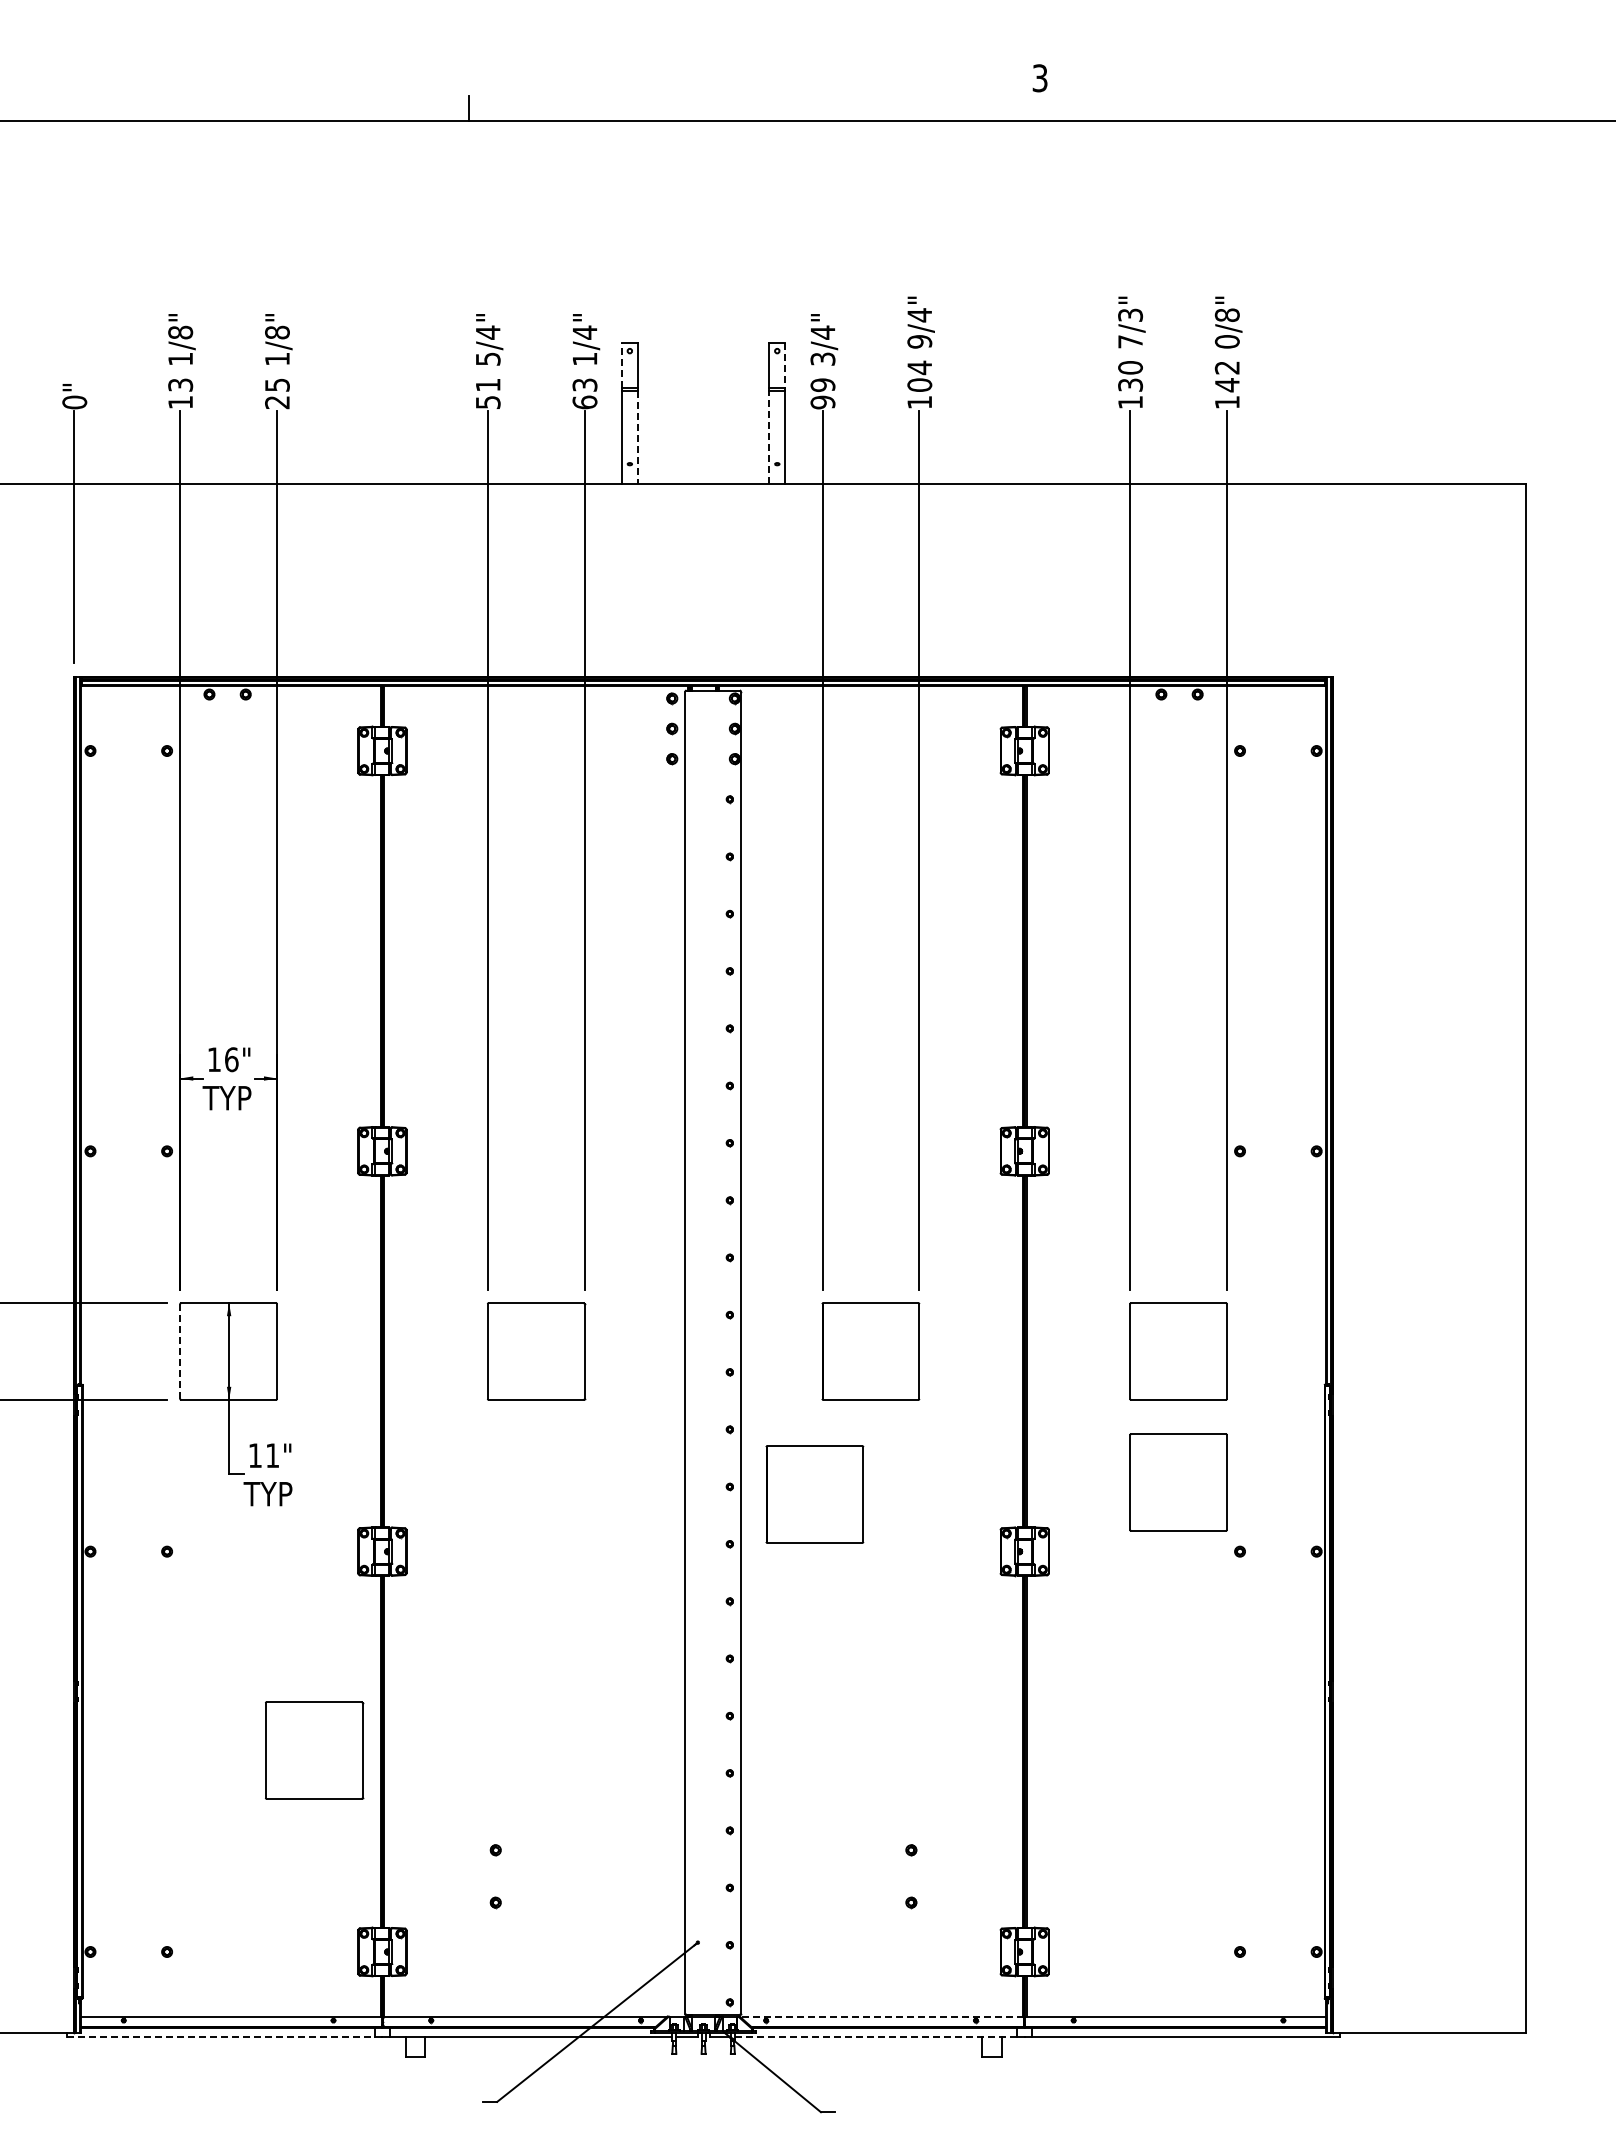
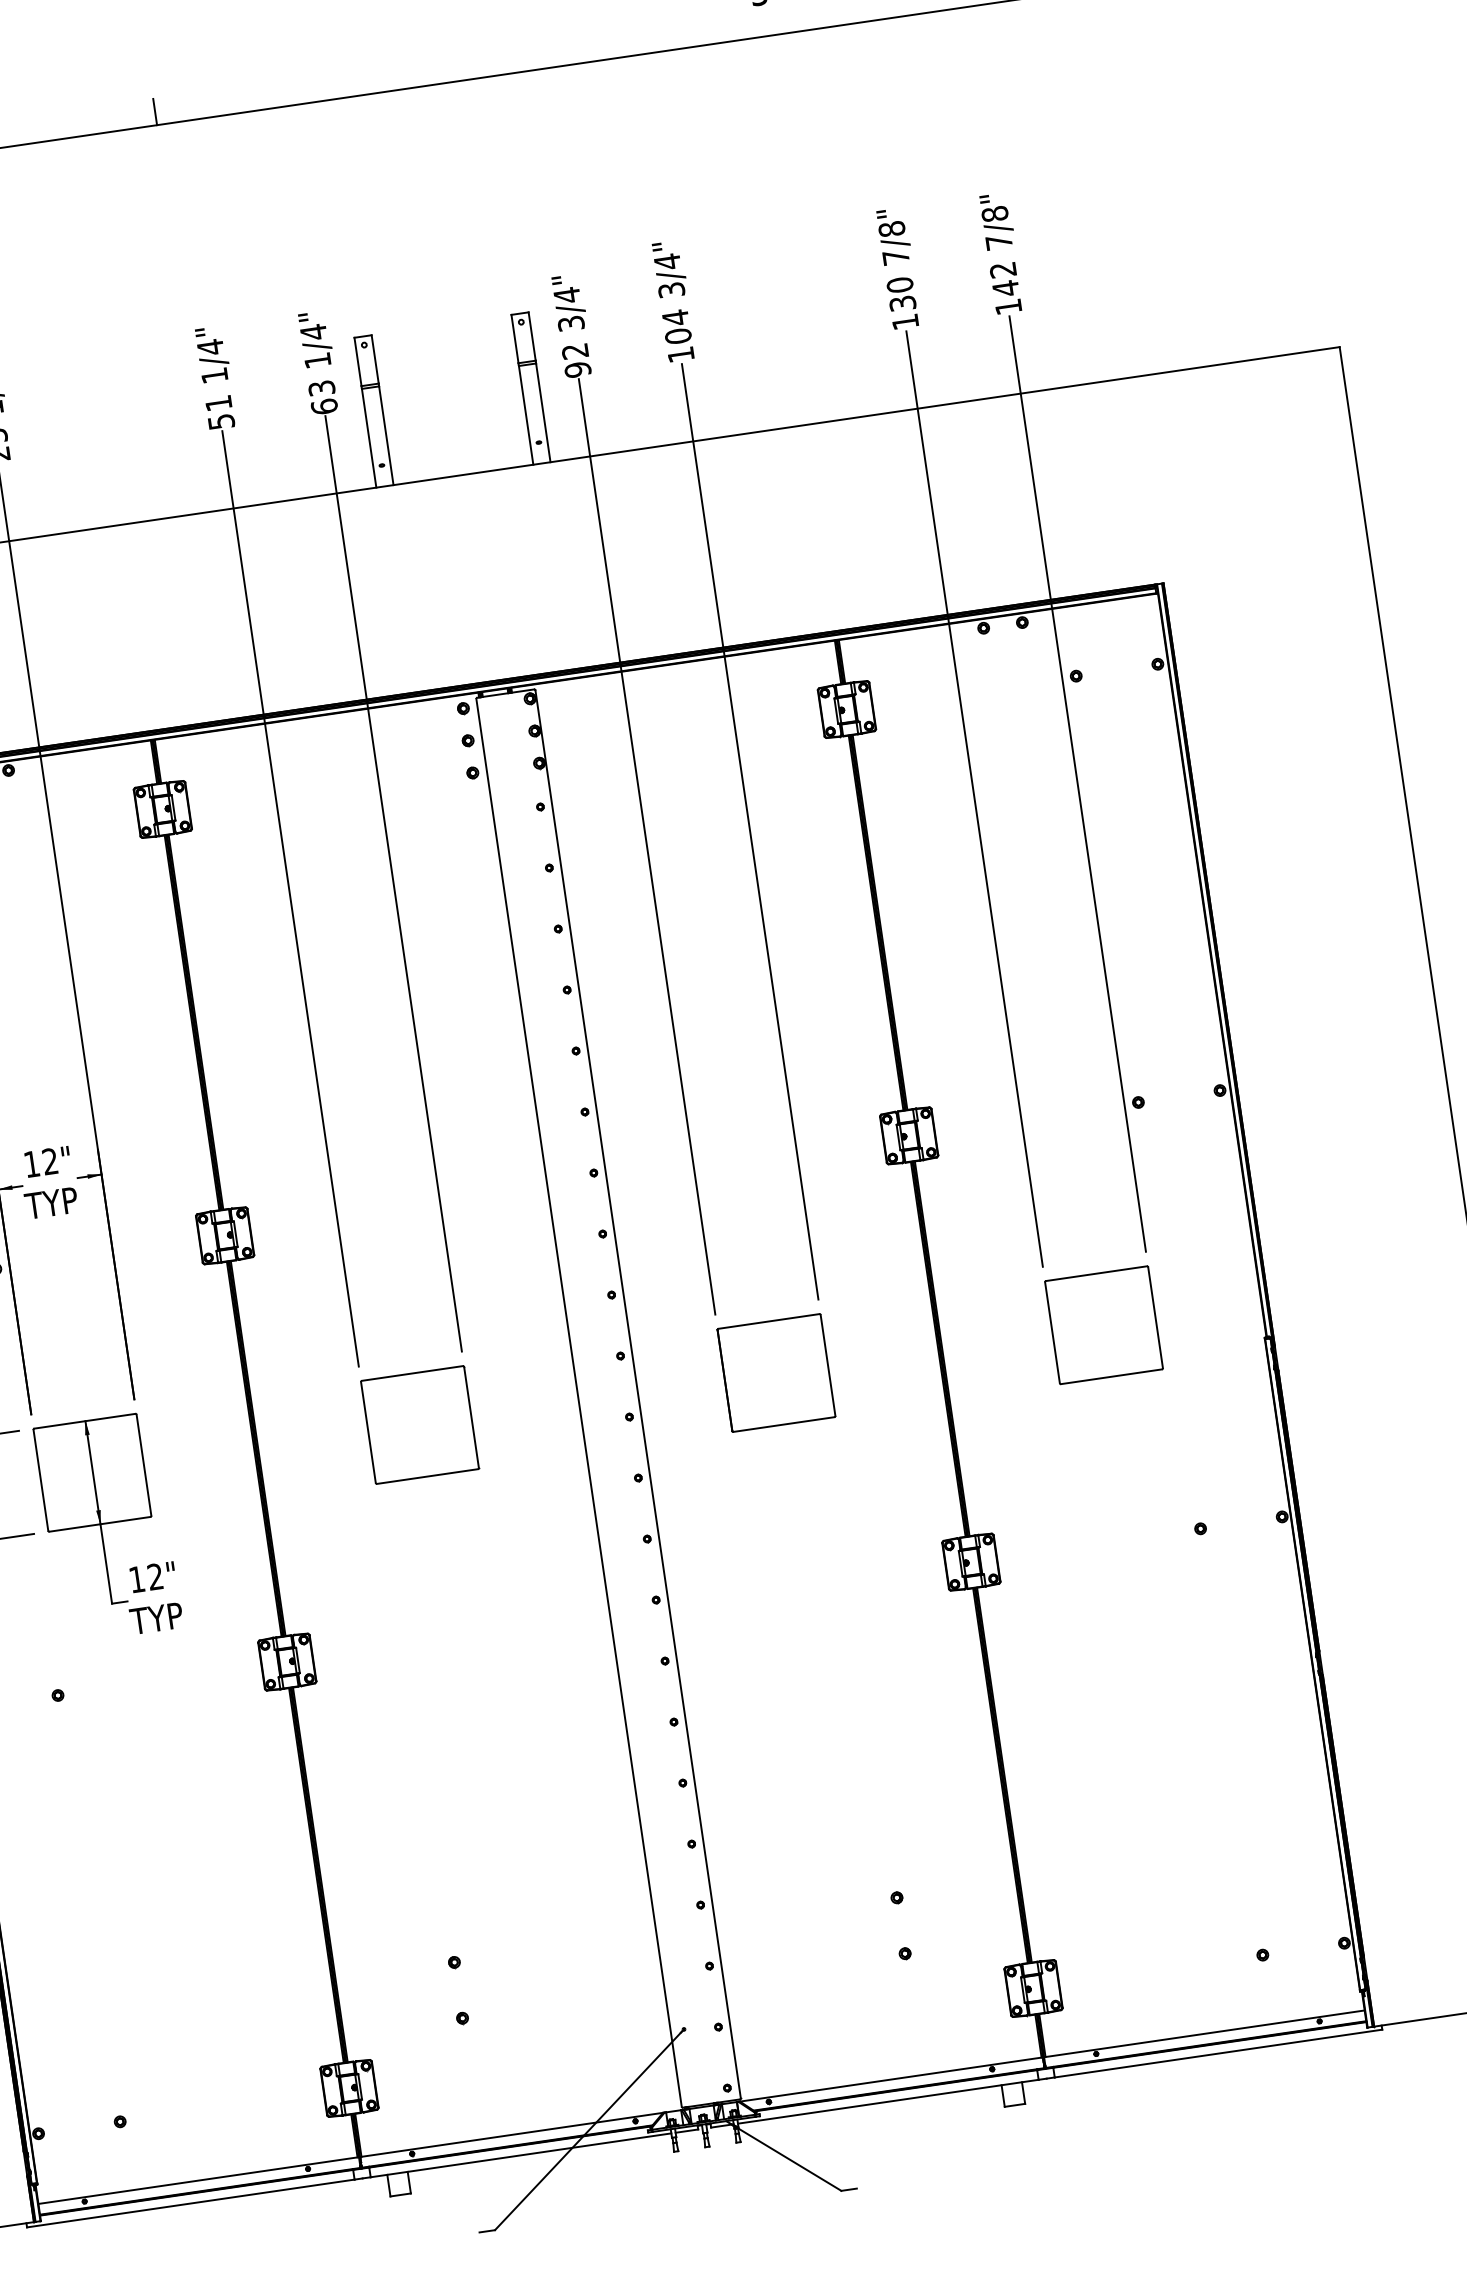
text: (1130, 314) -> (891, 228), 7/3" -> 7/8"
text: (919, 341) -> (671, 289), 9/4" -> 3/4"
text: (1226, 341) -> (998, 242), 0/8" -> 7/8"
text: (488, 358) -> (214, 374), 5/4" -> 1/4"
line: (621, 365) -> (357, 361), dashed -> solid
line: (785, 365) -> (532, 336), dashed -> solid
text: (822, 385) -> (574, 351), 99 -> 92
line: (769, 436) -> (526, 414), dashed -> solid
line: (637, 437) -> (385, 435), dashed -> solid
text: (231, 1059) -> (50, 1161), 16" -> 12"
line: (180, 1352) -> (41, 1481), dashed -> solid
text: (272, 1455) -> (155, 1576), 11" -> 12"
part: (1178, 1482) -> (1124, 1464), removed
part: (814, 1494) -> (738, 1534), removed
part: (314, 1750) -> (245, 1884), removed
line: (881, 2016) -> (891, 2079), dashed -> solid
line: (221, 2036) -> (191, 2203), dashed -> solid
line: (876, 2036) -> (888, 2101), dashed -> solid

